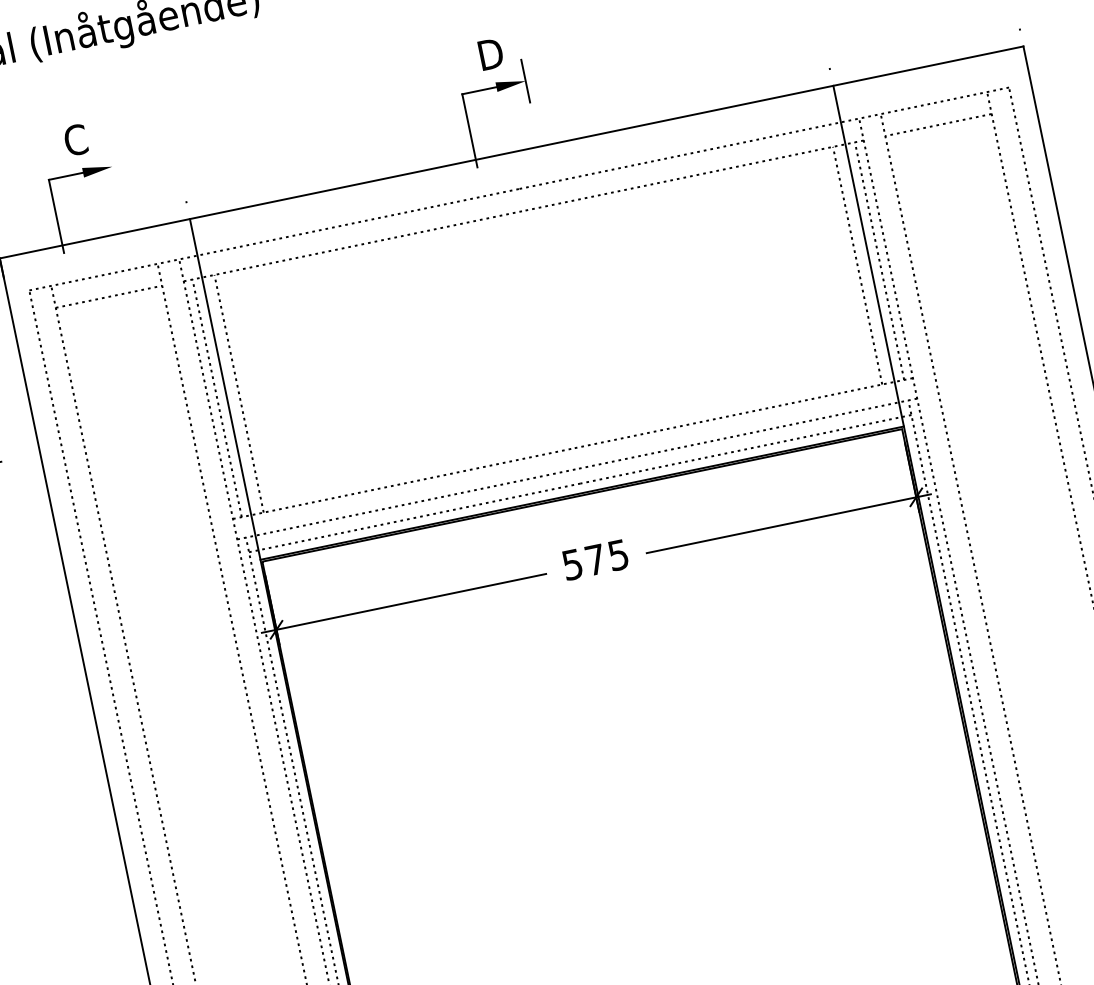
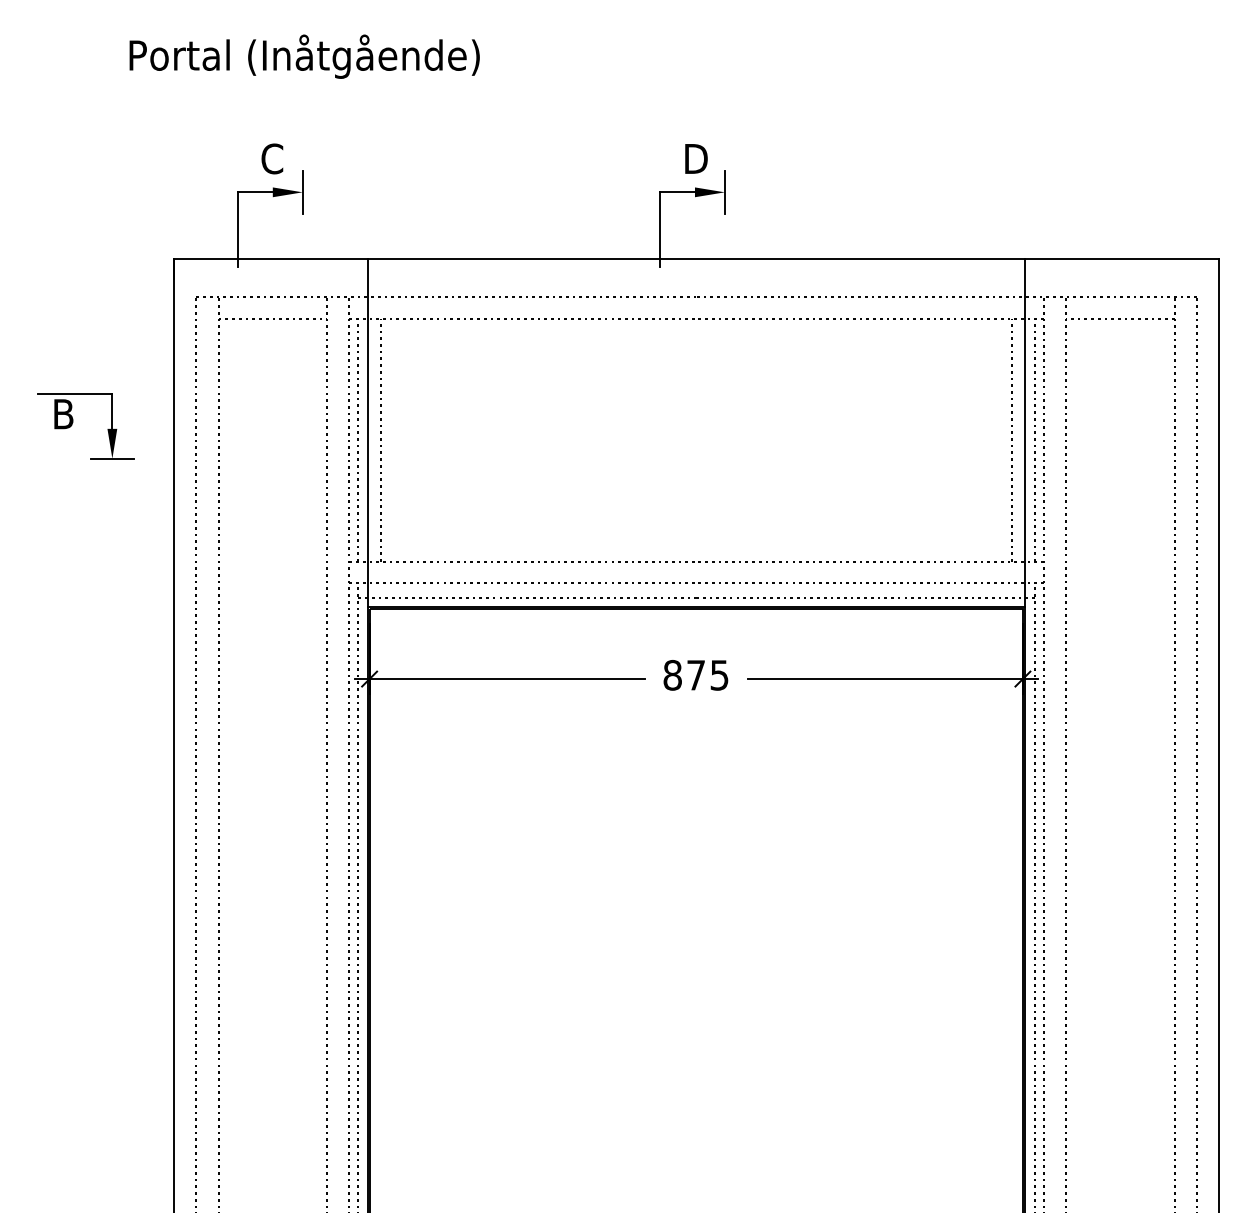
line: (112, 166) -> (302, 192), added
text: (572, 563) -> (672, 674), 575 -> 875

